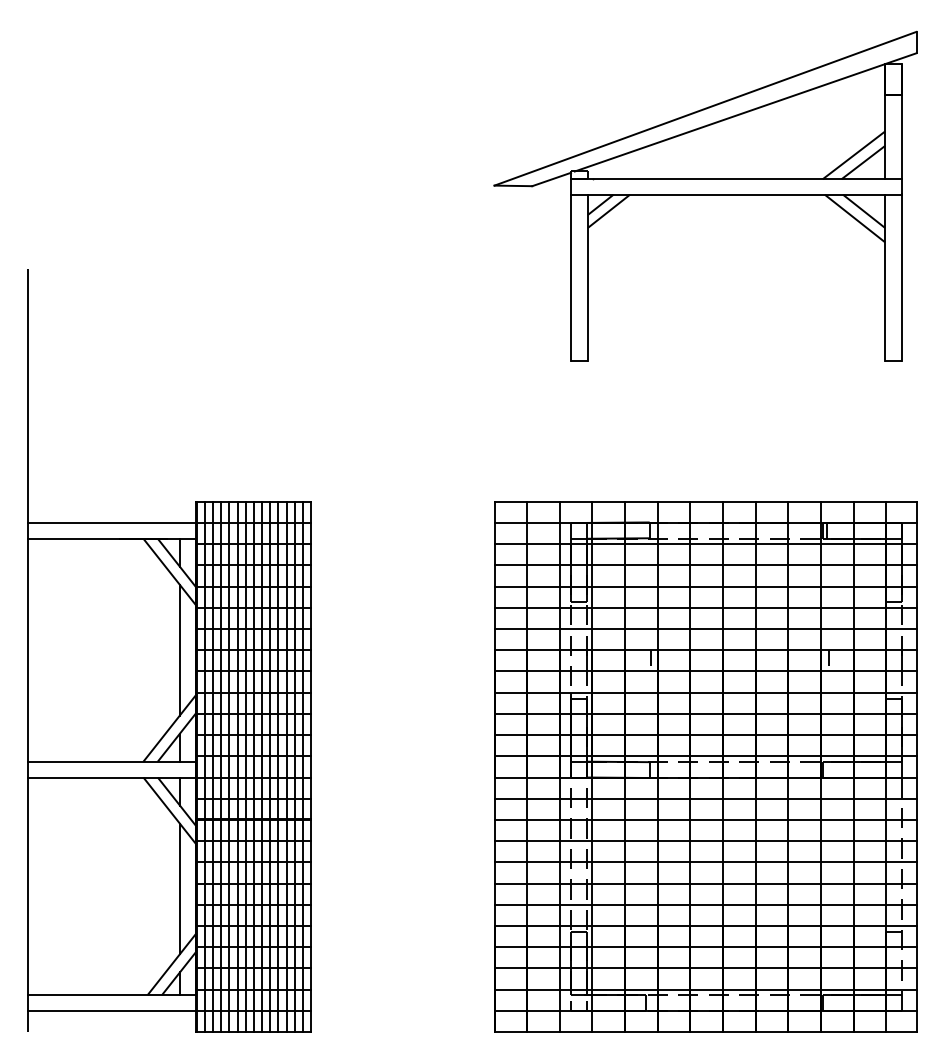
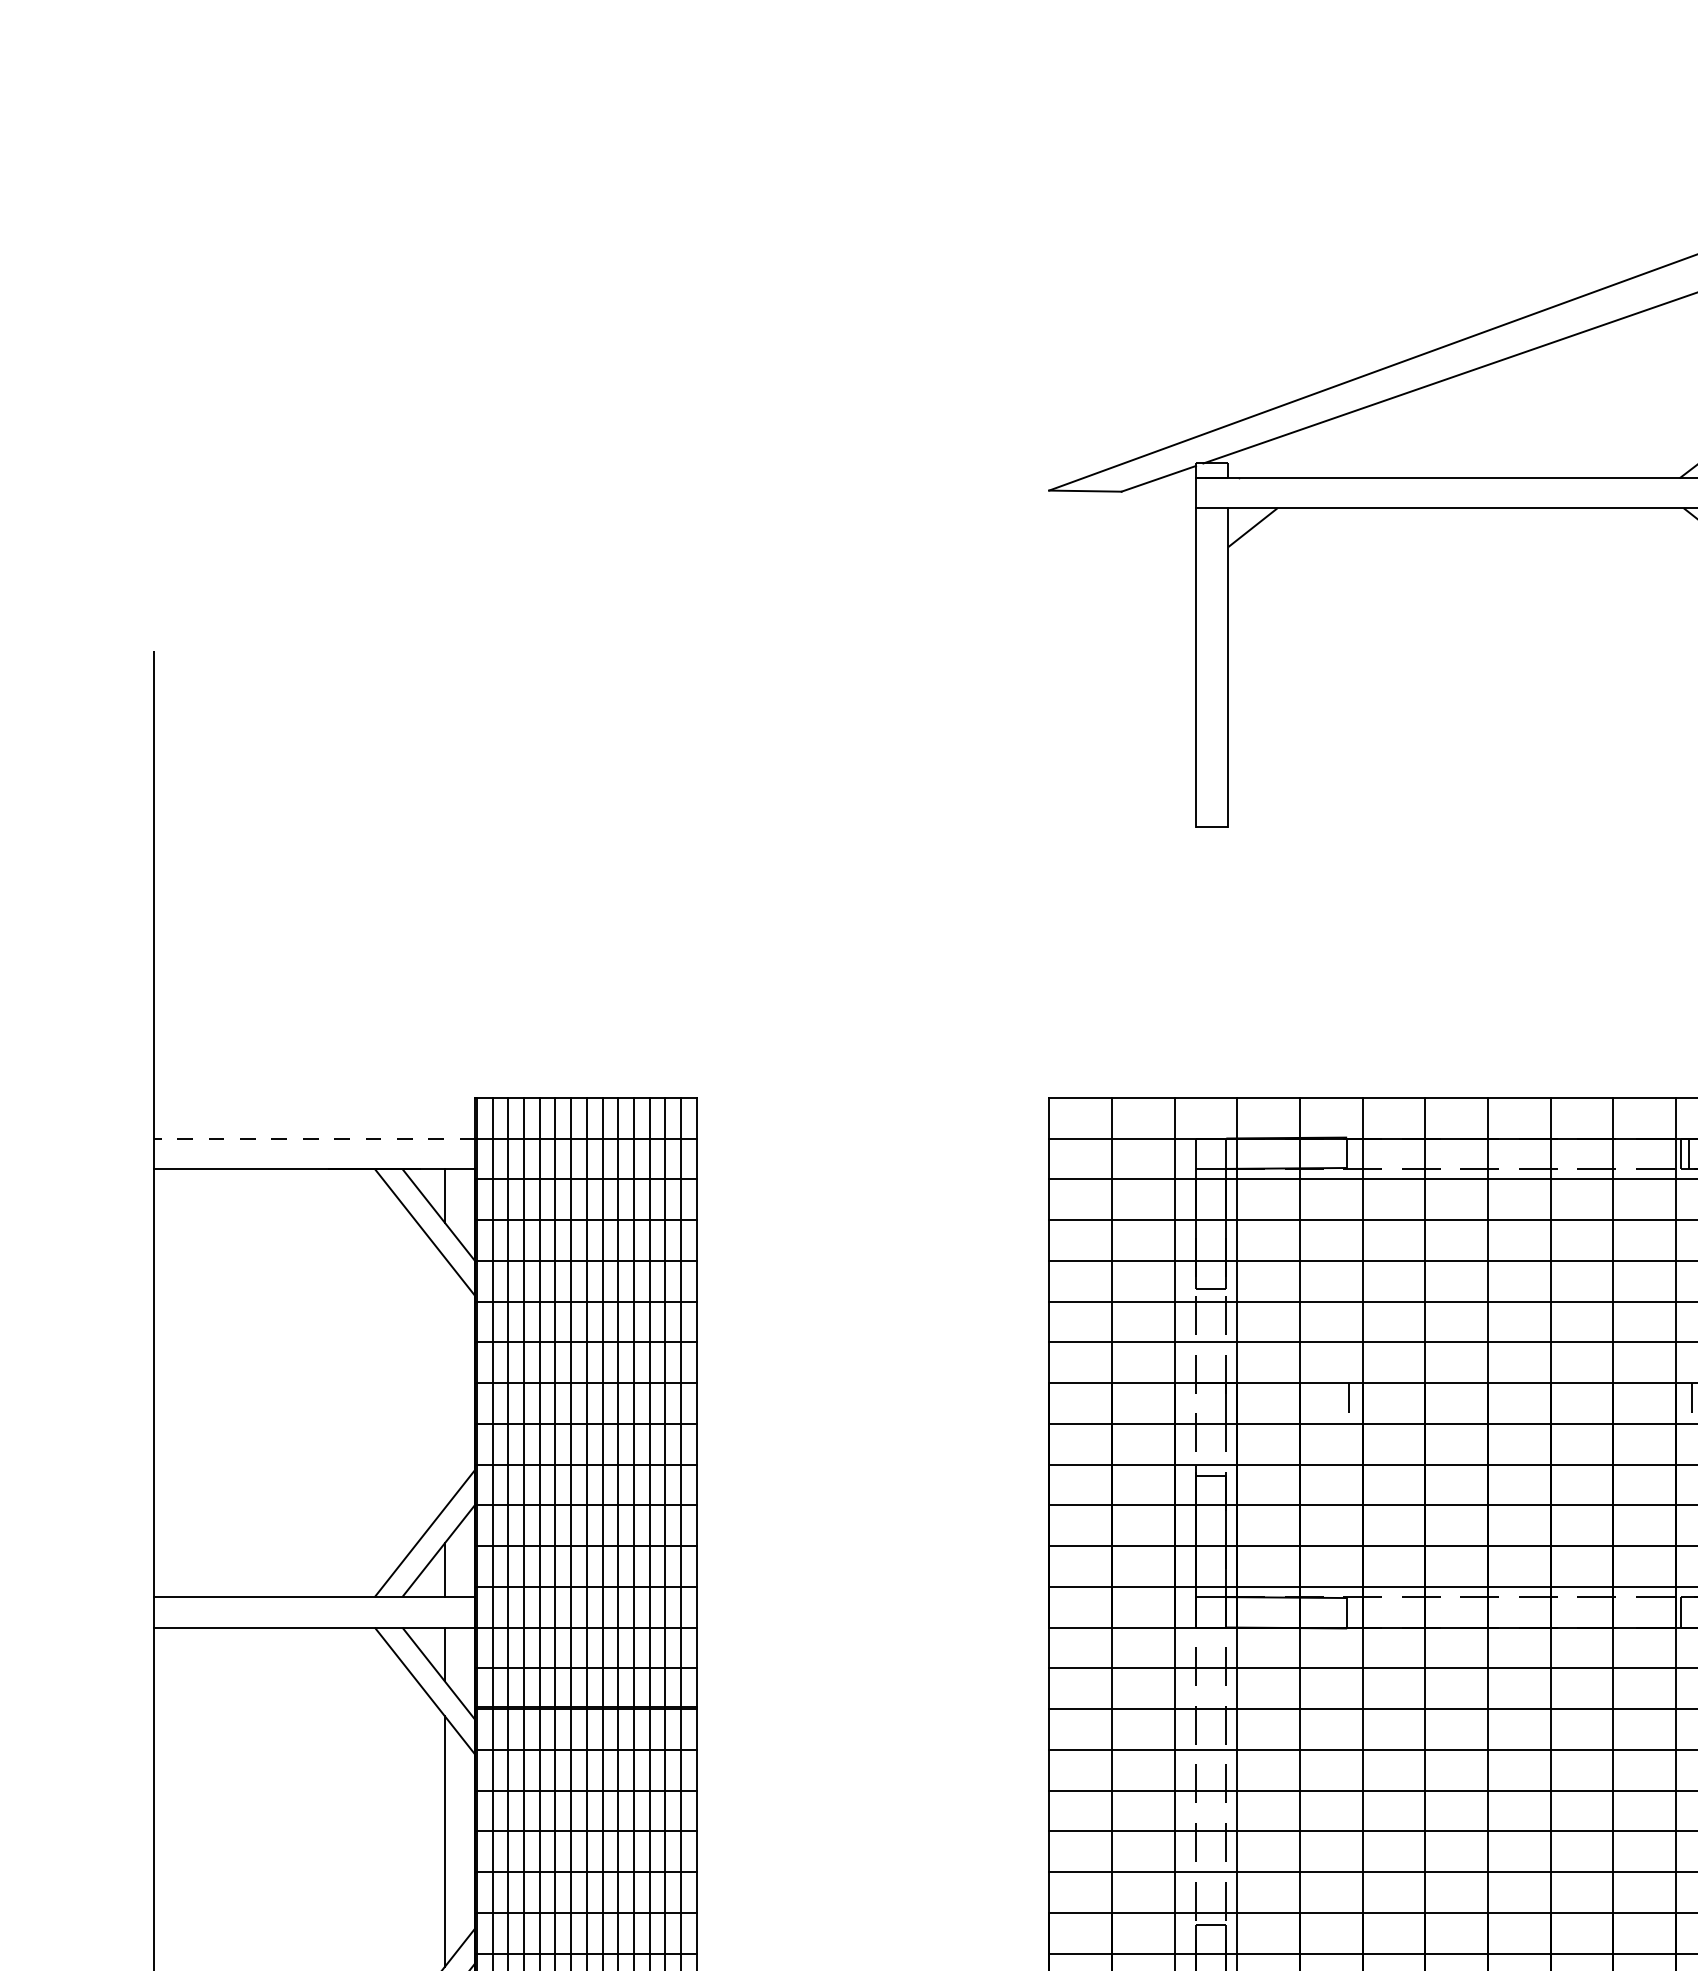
line: (608, 210) -> (1268, 538), removed
line: (112, 522) -> (315, 1137), solid -> dashed
line: (179, 649) -> (443, 1381), removed

